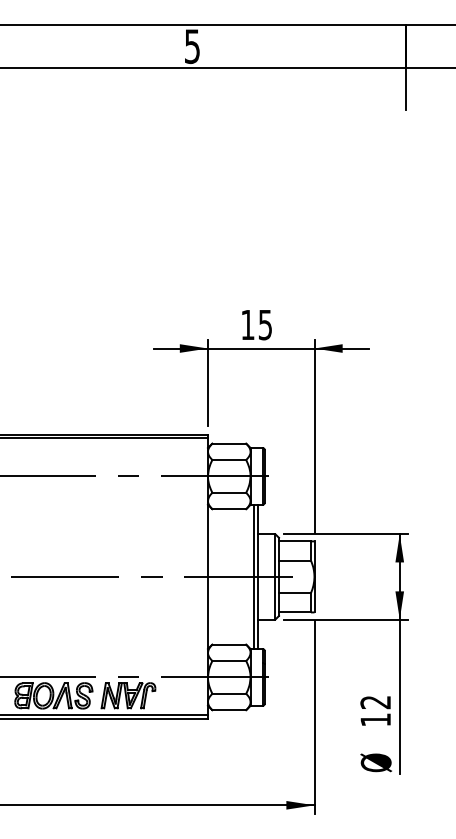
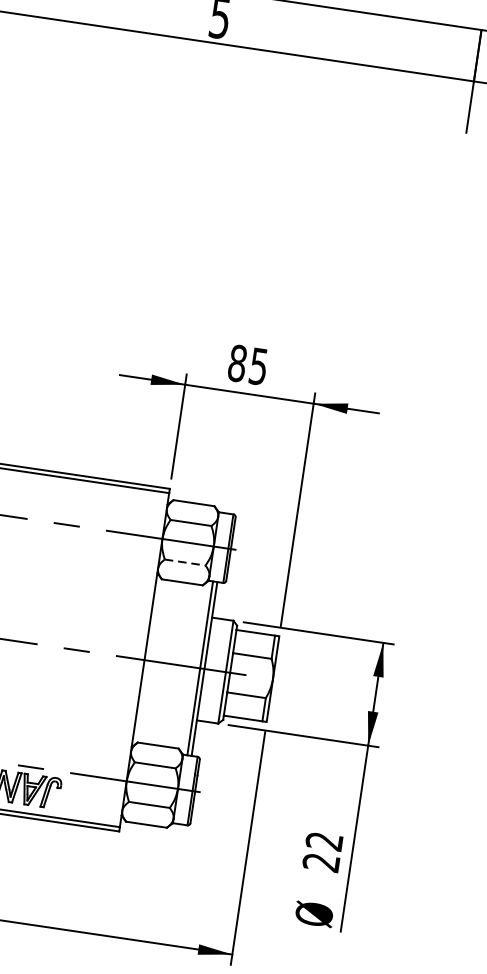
text: (247, 324) -> (237, 362), 15 -> 85
line: (229, 492) -> (185, 562), solid -> dashed
text: (375, 719) -> (321, 861), 12 -> 22

